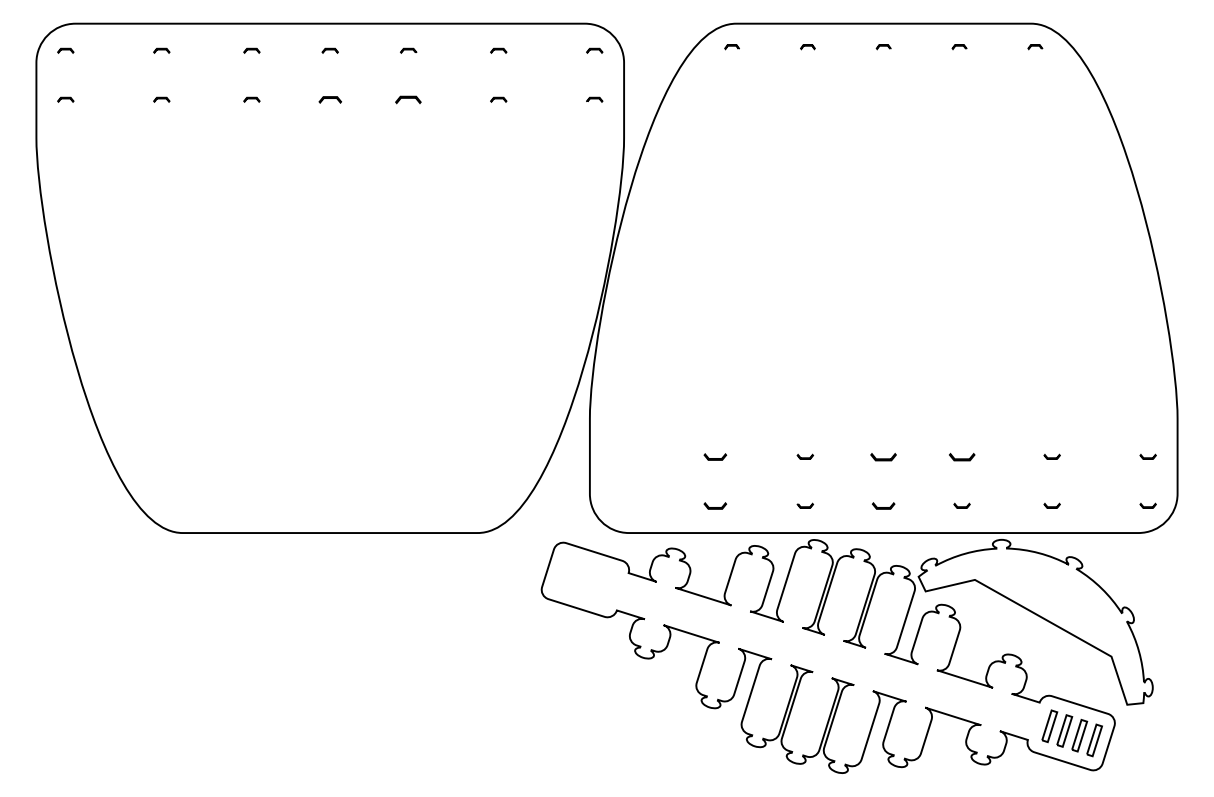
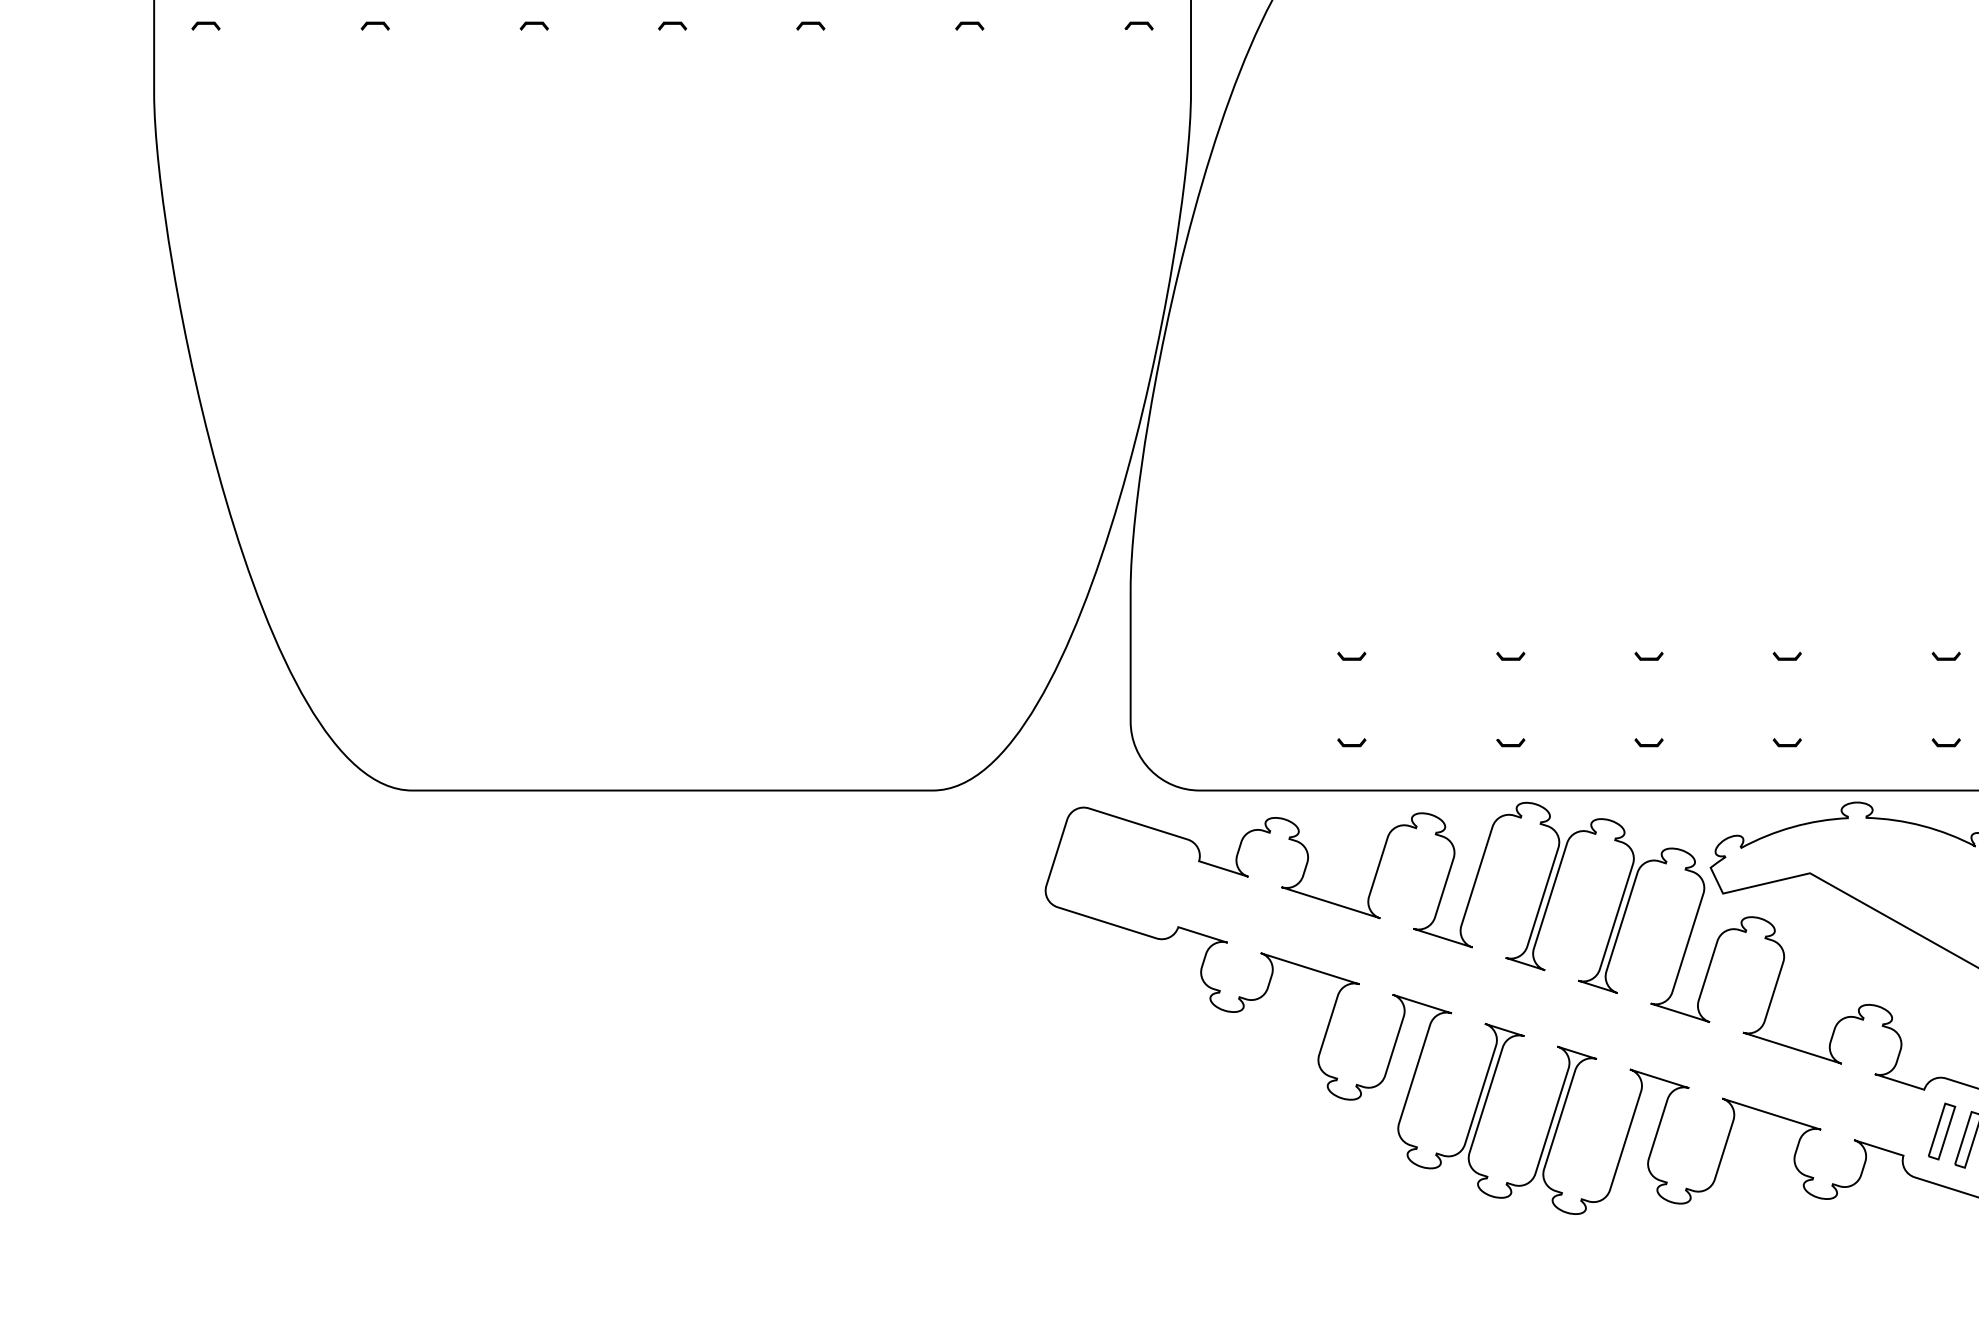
part: (329, 99) -> (671, 25), size x0.71
part: (408, 99) -> (810, 25), size x0.62
part: (714, 456) -> (1350, 655), size x0.71
part: (883, 456) -> (1648, 655), size x0.62
part: (961, 456) -> (1786, 655), size x0.62
part: (714, 505) -> (1350, 741), size x0.71
part: (883, 505) -> (1648, 741), size x0.71

